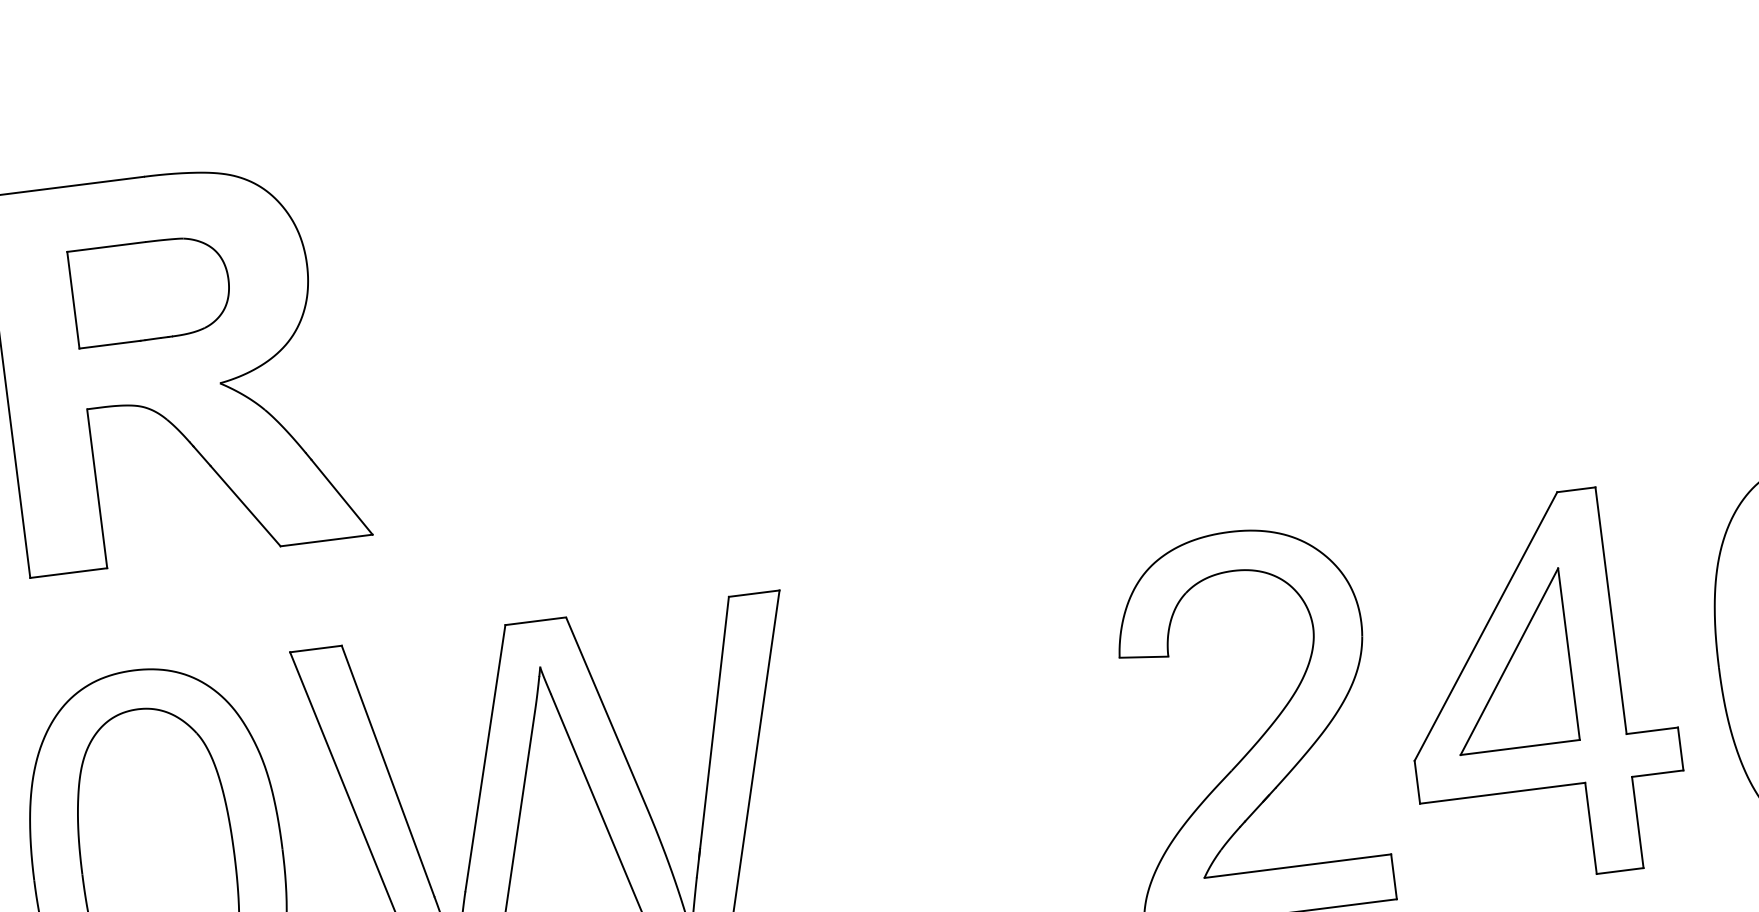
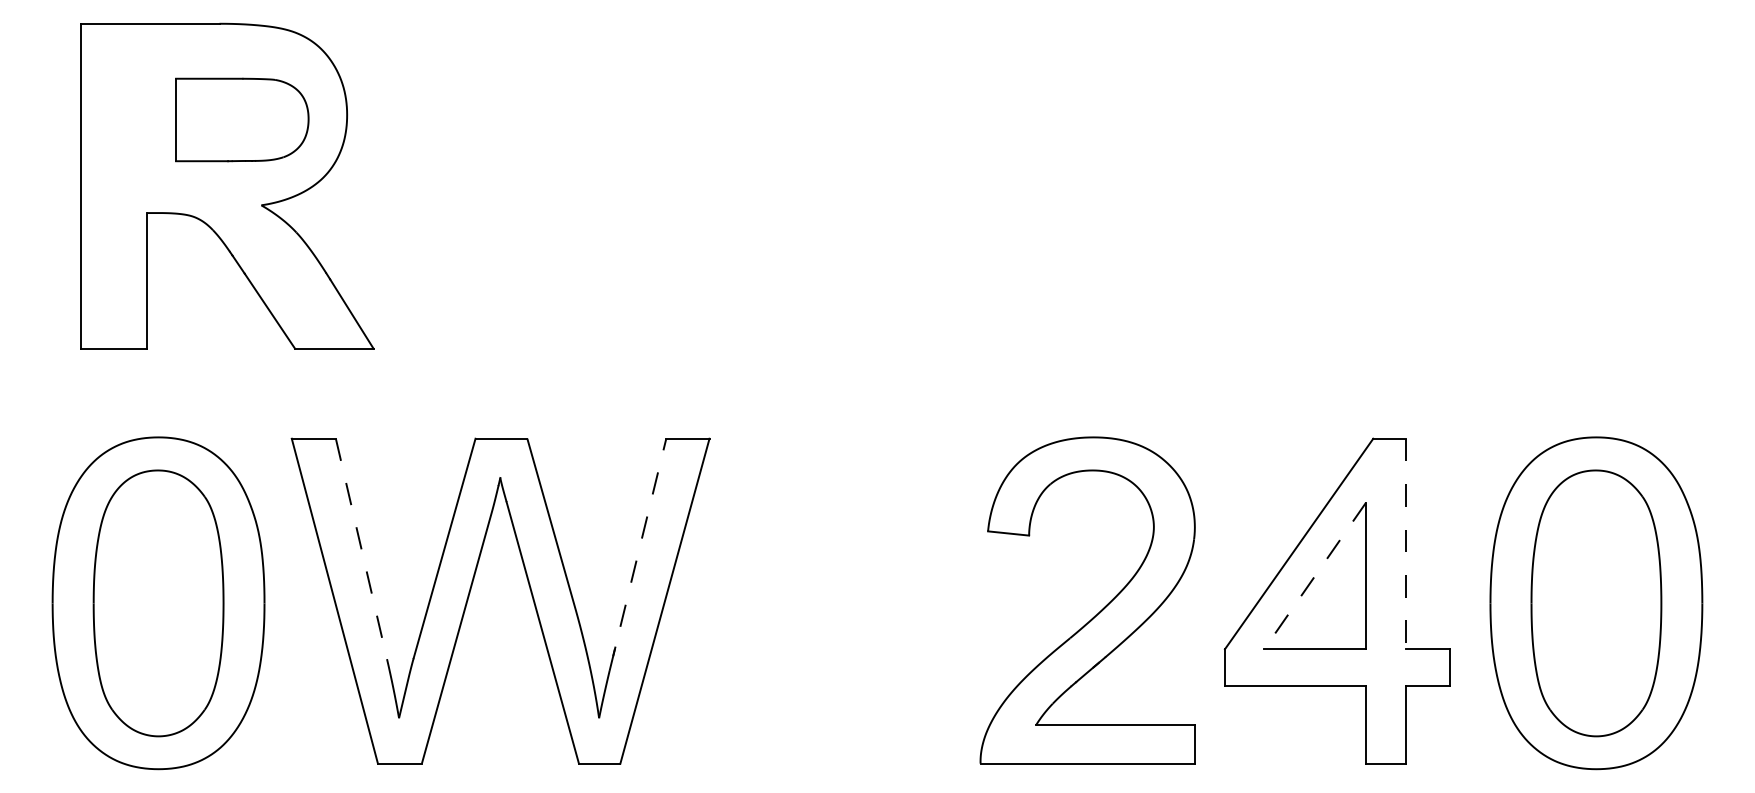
part: (151, 289) -> (242, 119), moved
line: (1610, 611) -> (1405, 544), solid -> dashed
line: (1508, 662) -> (1314, 576), solid -> dashed
line: (712, 736) -> (637, 554), solid -> dashed
line: (388, 771) -> (361, 549), solid -> dashed

